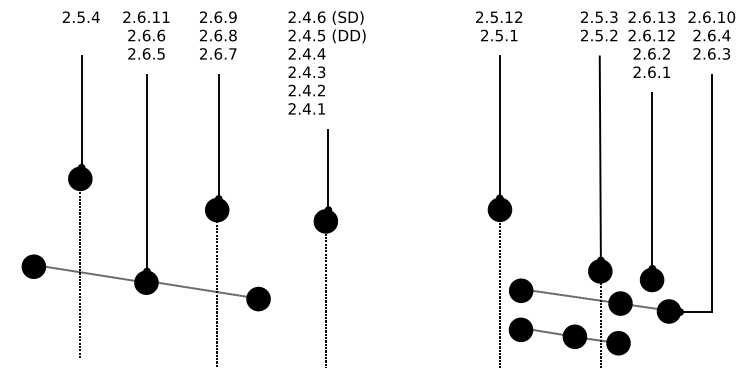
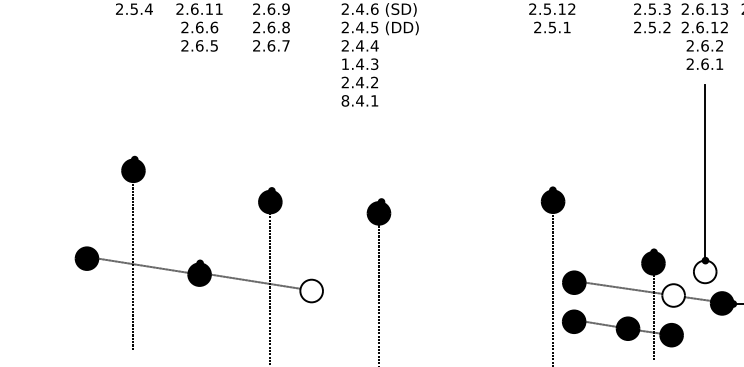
text: (291, 71) -> (344, 63), 2.4.3 -> 1.4.3
text: (292, 108) -> (345, 100), 2.4.1 -> 8.4.1
line: (81, 111) -> (134, 103), removed
line: (499, 127) -> (552, 119), removed
line: (218, 136) -> (271, 128), removed
line: (599, 158) -> (652, 150), removed
line: (328, 169) -> (381, 161), removed
line: (147, 172) -> (200, 164), removed
fill: (651, 279) -> (704, 271), removed
fill: (258, 298) -> (311, 290), removed
fill: (620, 303) -> (673, 295), removed

